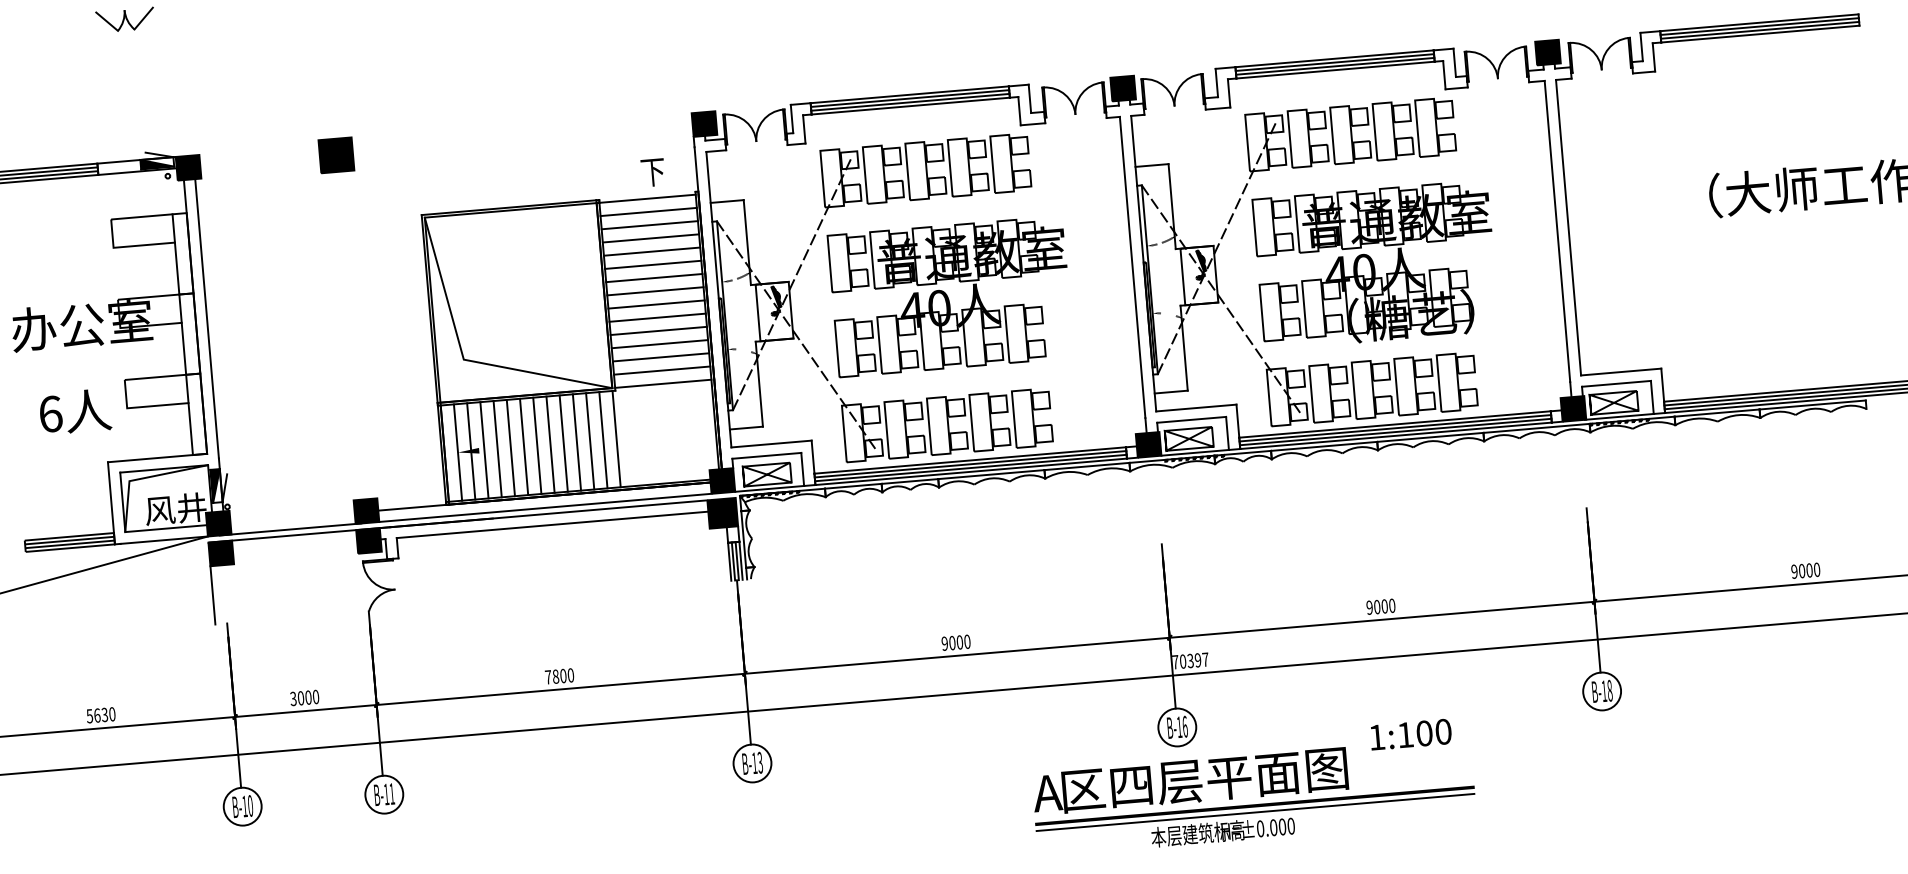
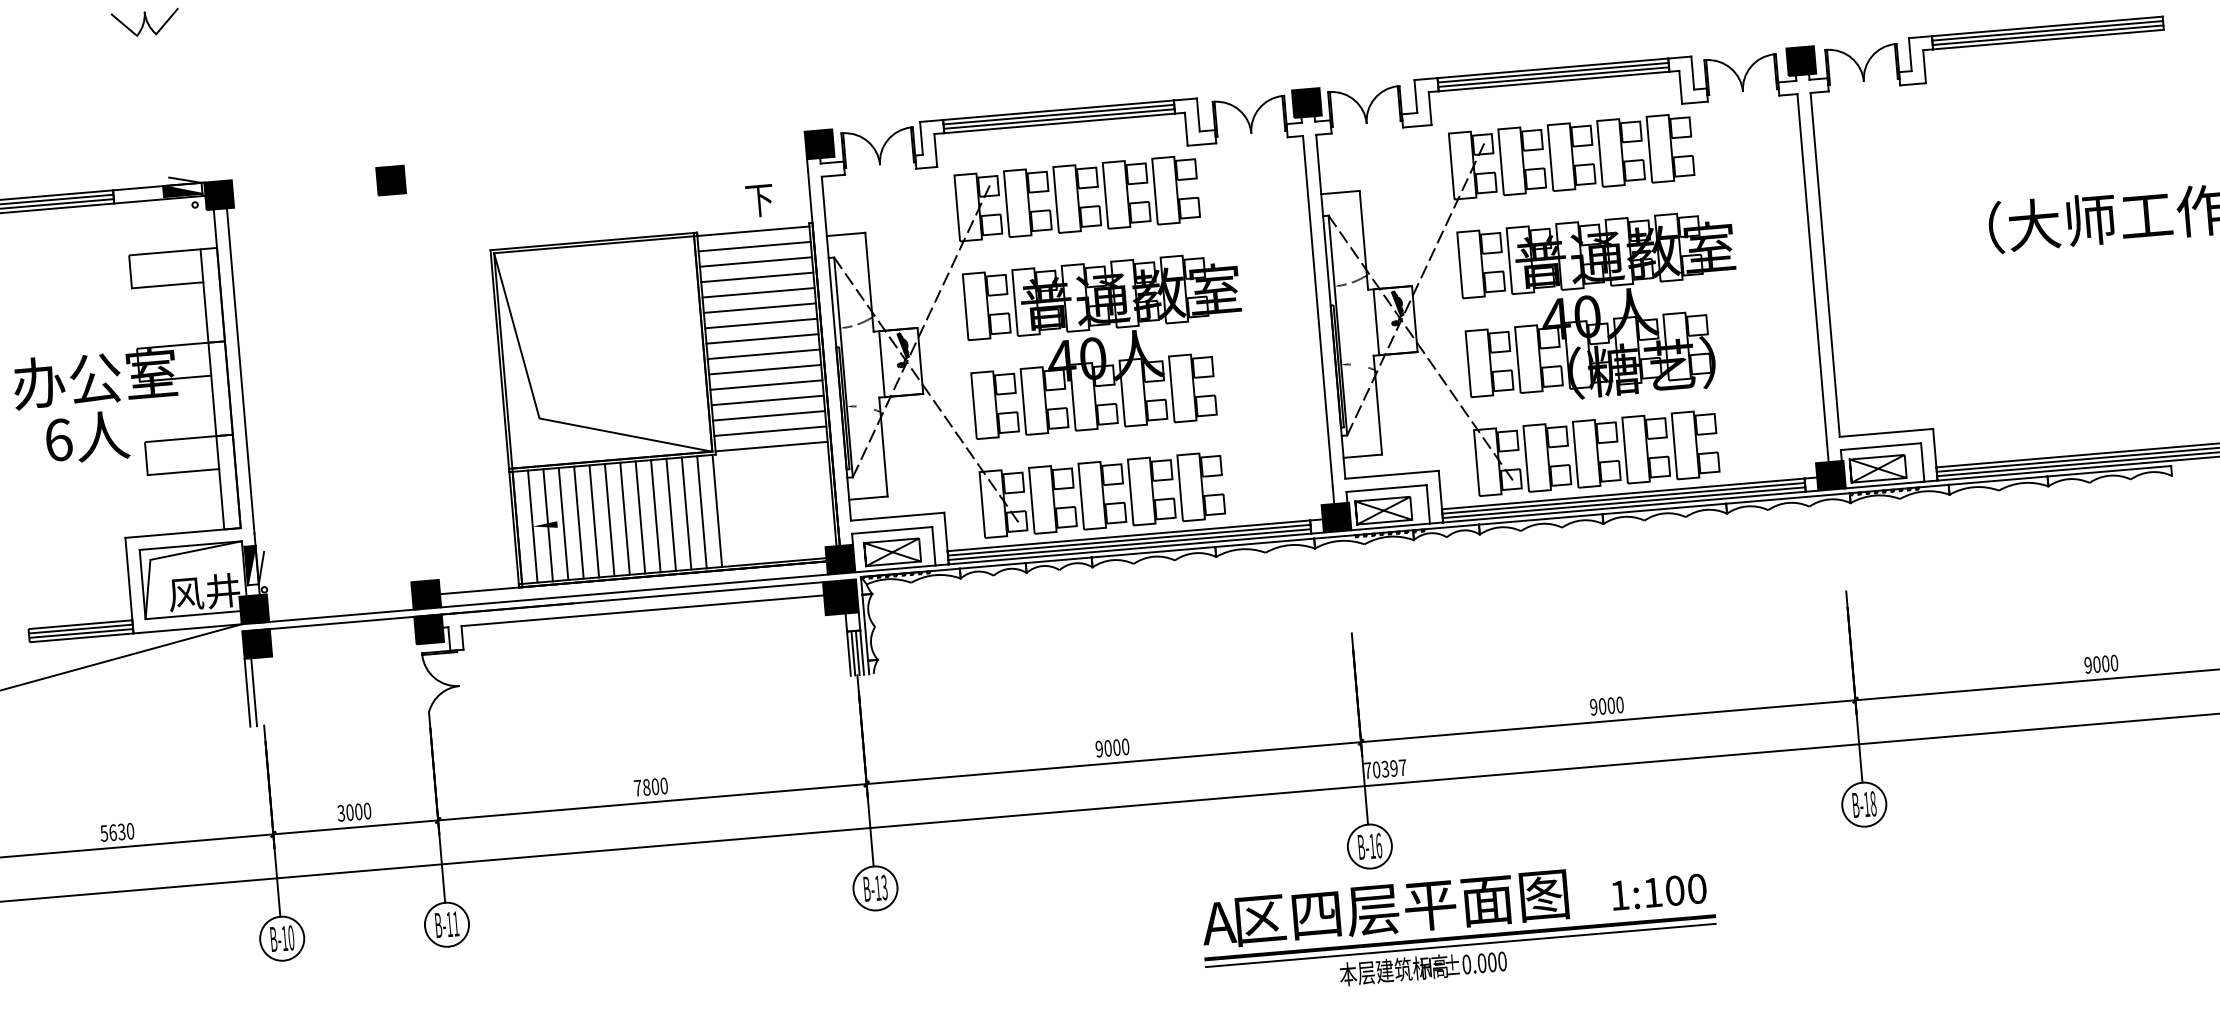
part: (335, 154) -> (390, 179), size x0.71
text: (76, 411) -> (88, 436), moved
line: (218, 594) -> (254, 691), added
text: (1411, 734) -> (1659, 891), moved

